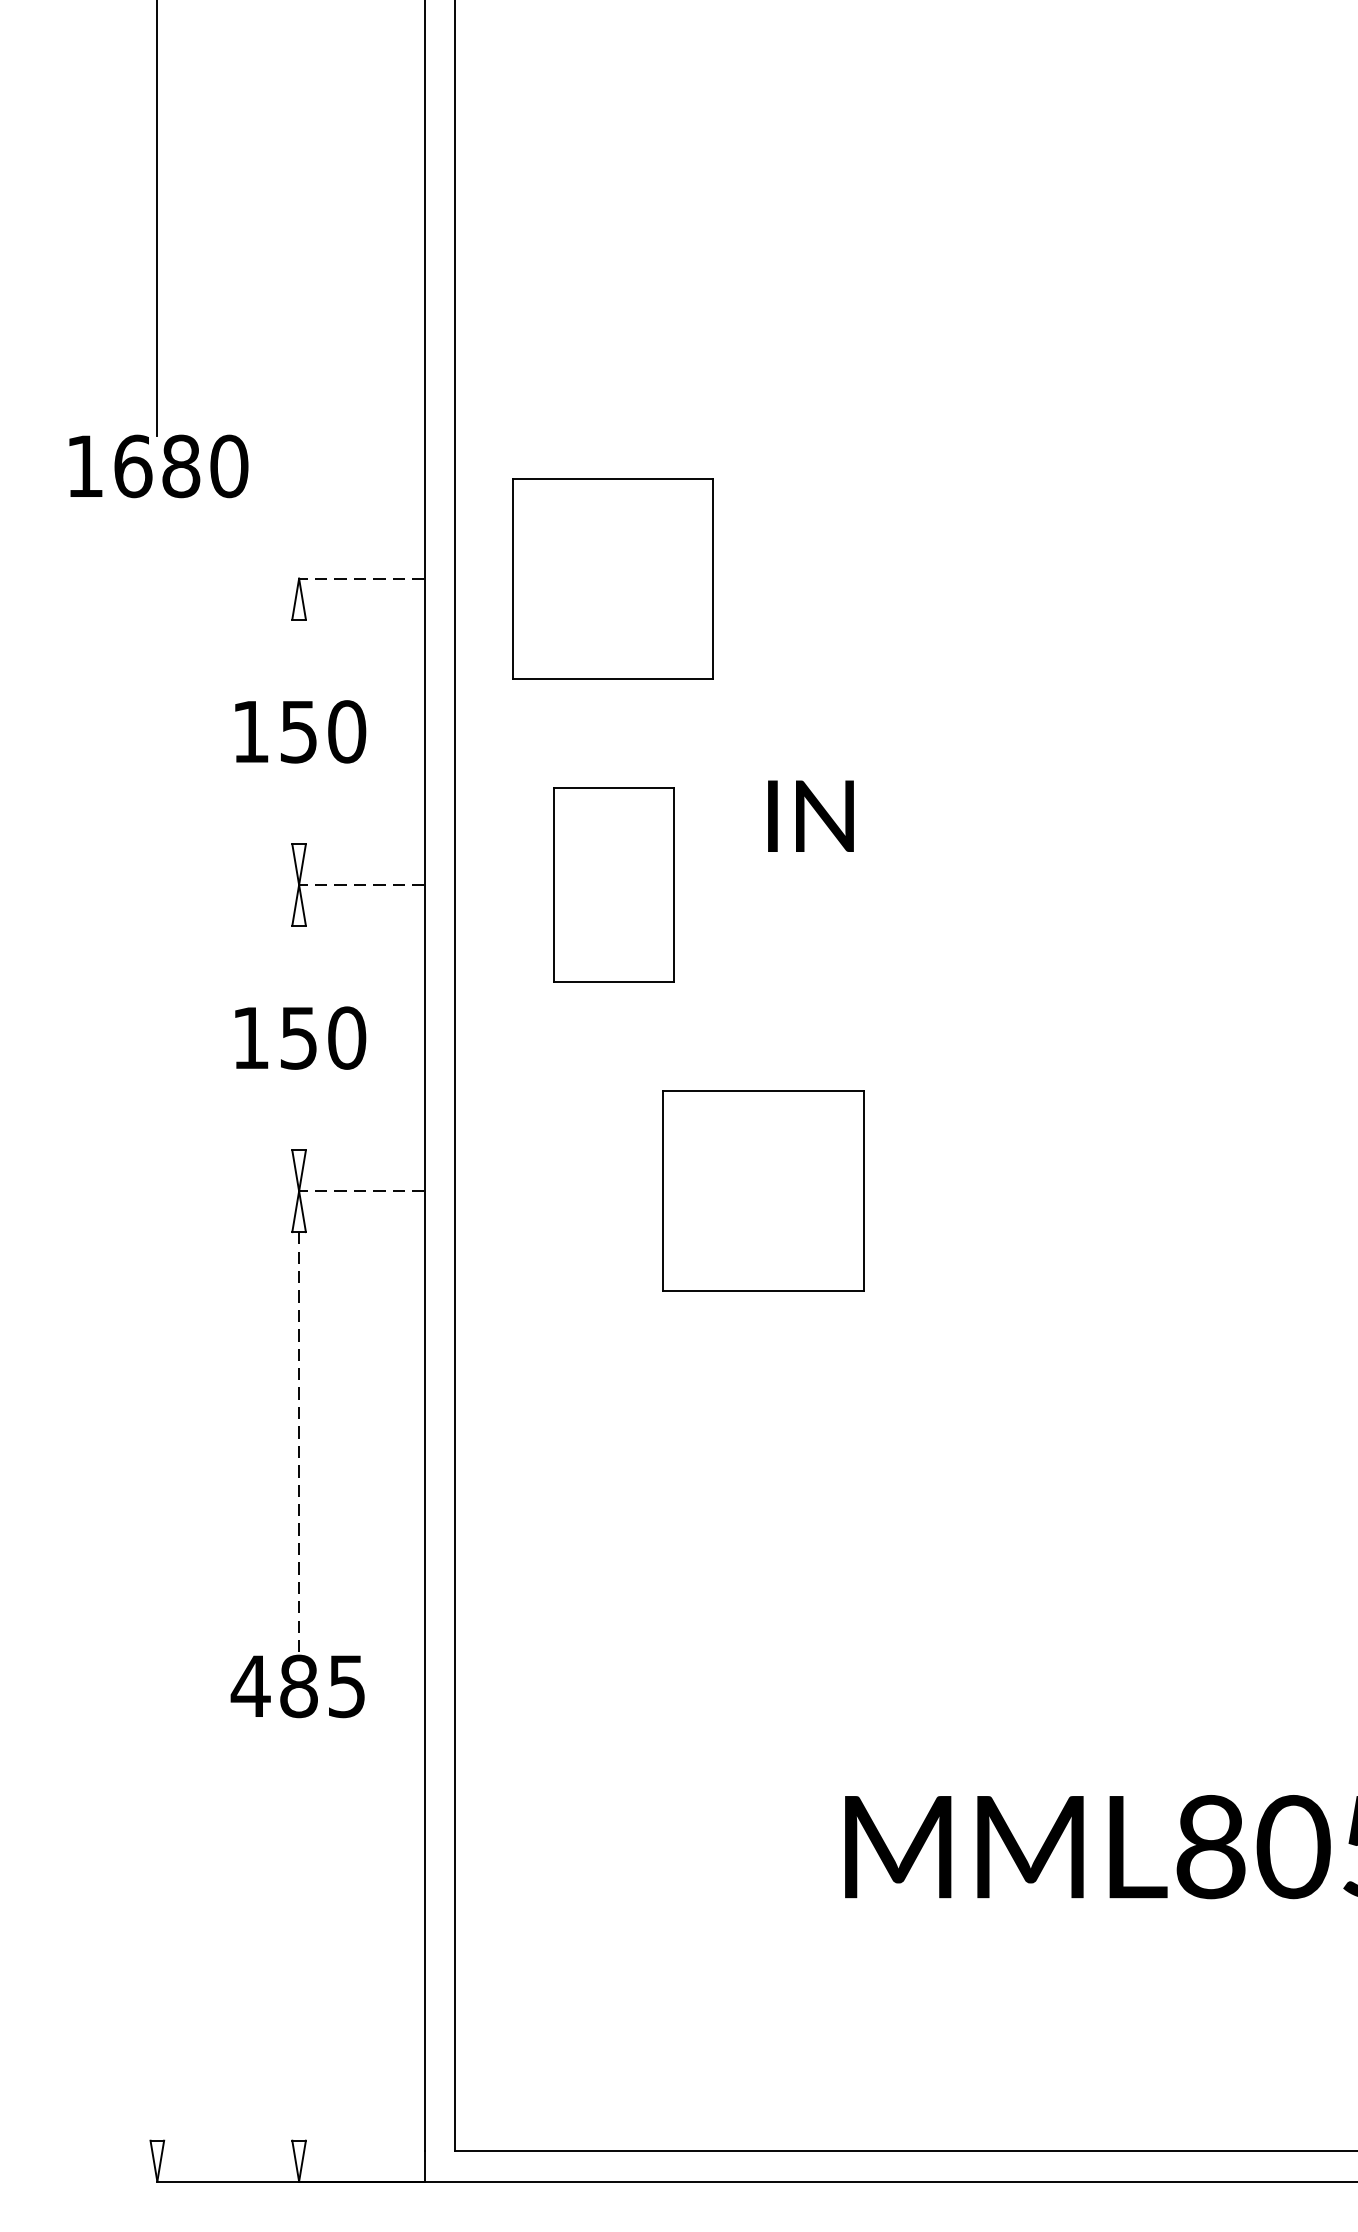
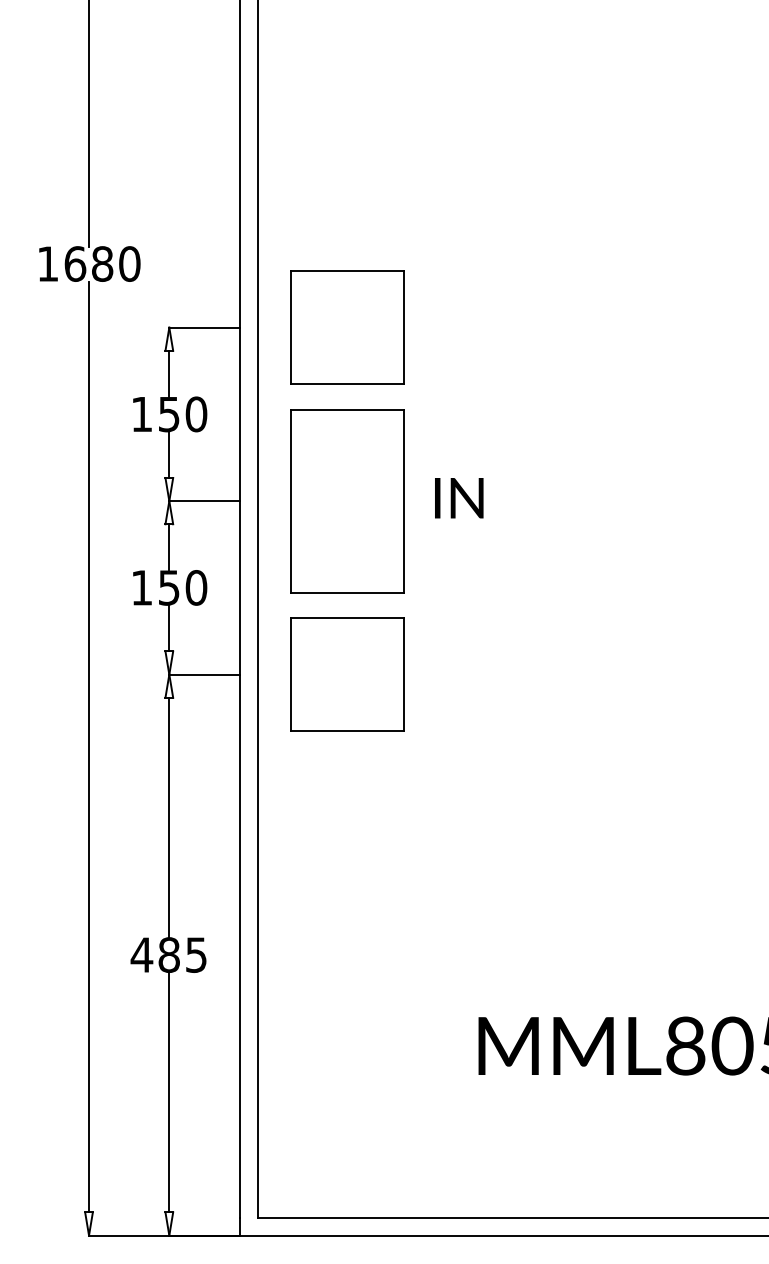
line: (361, 578) -> (204, 327), dashed -> solid
line: (299, 659) -> (169, 373), added
line: (299, 802) -> (169, 454), added
text: (811, 816) -> (459, 498), moved
line: (361, 885) -> (204, 501), dashed -> solid
part: (613, 885) -> (347, 501), size x1.67
line: (299, 966) -> (169, 547), added
line: (299, 1109) -> (169, 628), added
line: (361, 1191) -> (204, 674), dashed -> solid
part: (763, 1191) -> (347, 674), moved
line: (158, 1318) -> (89, 746), added
line: (299, 1443) -> (169, 817), dashed -> solid
line: (299, 1929) -> (169, 1092), added

